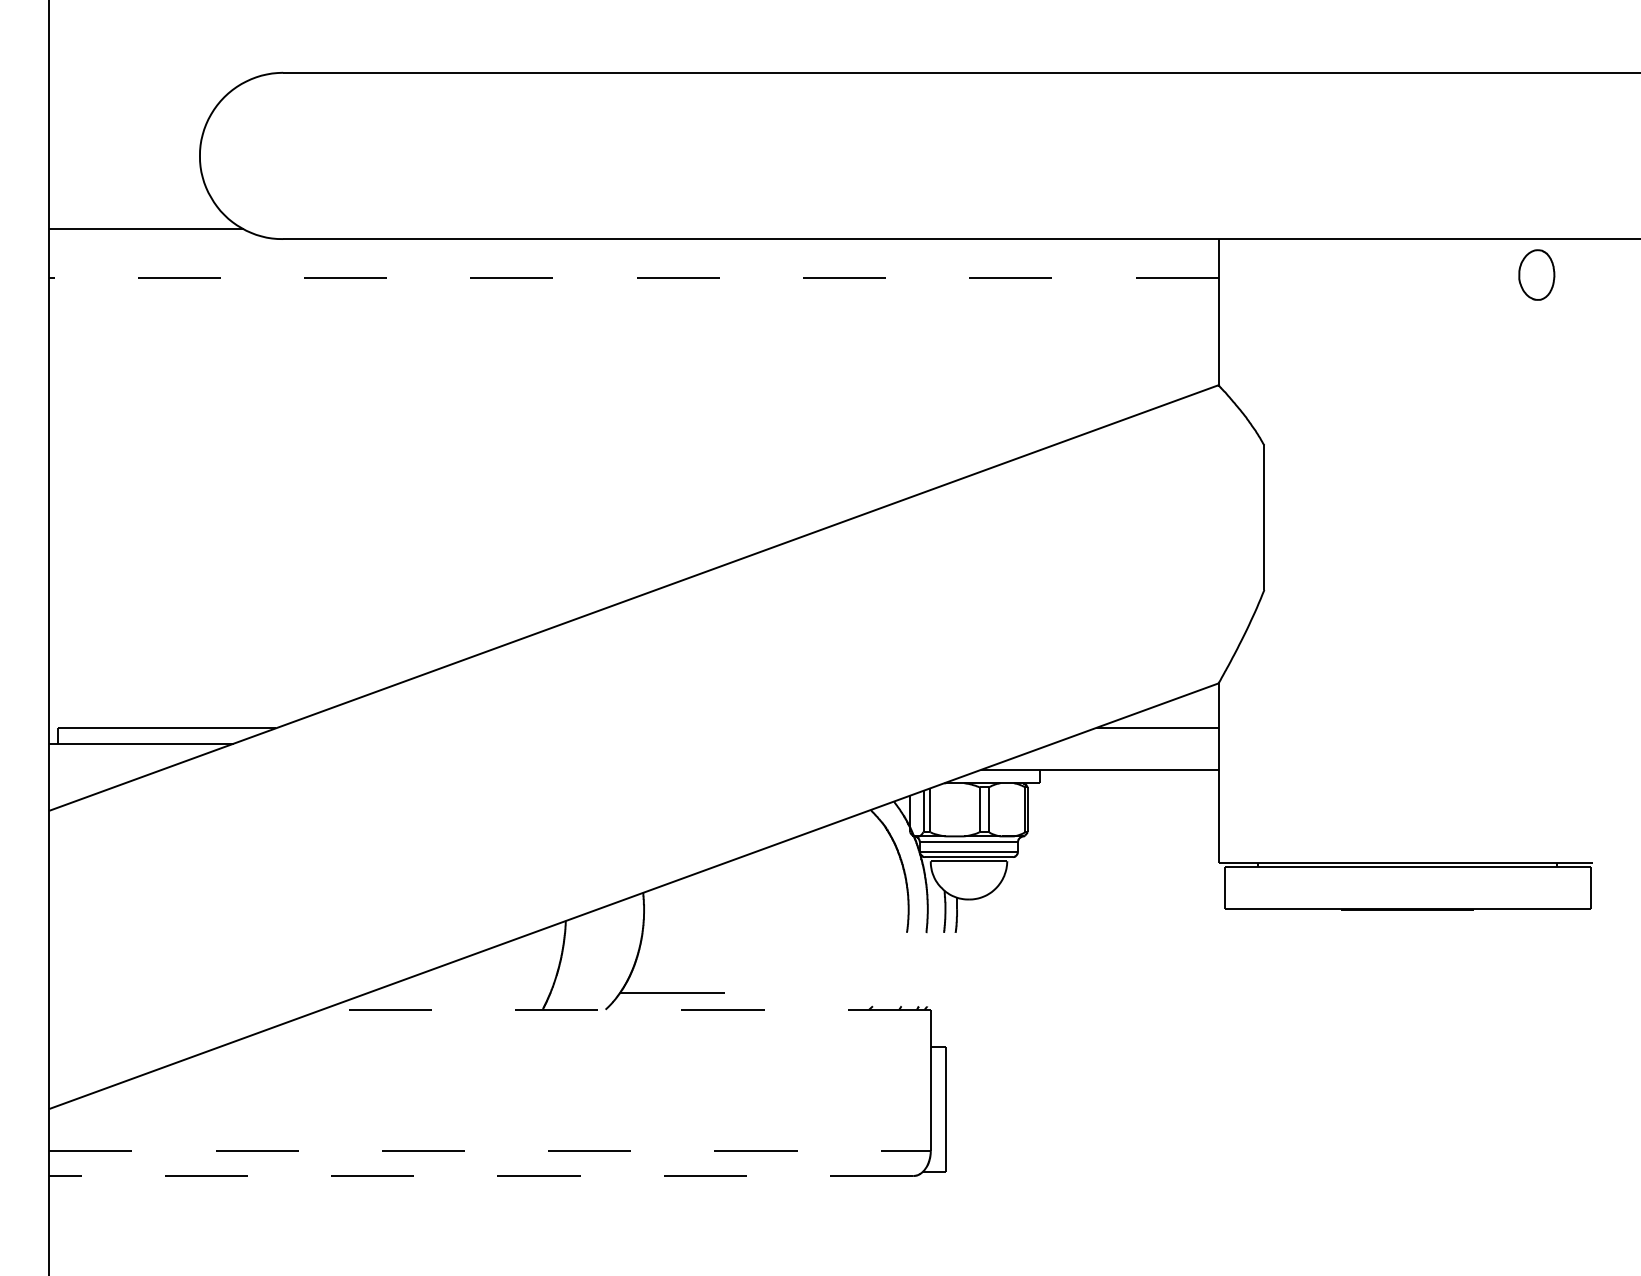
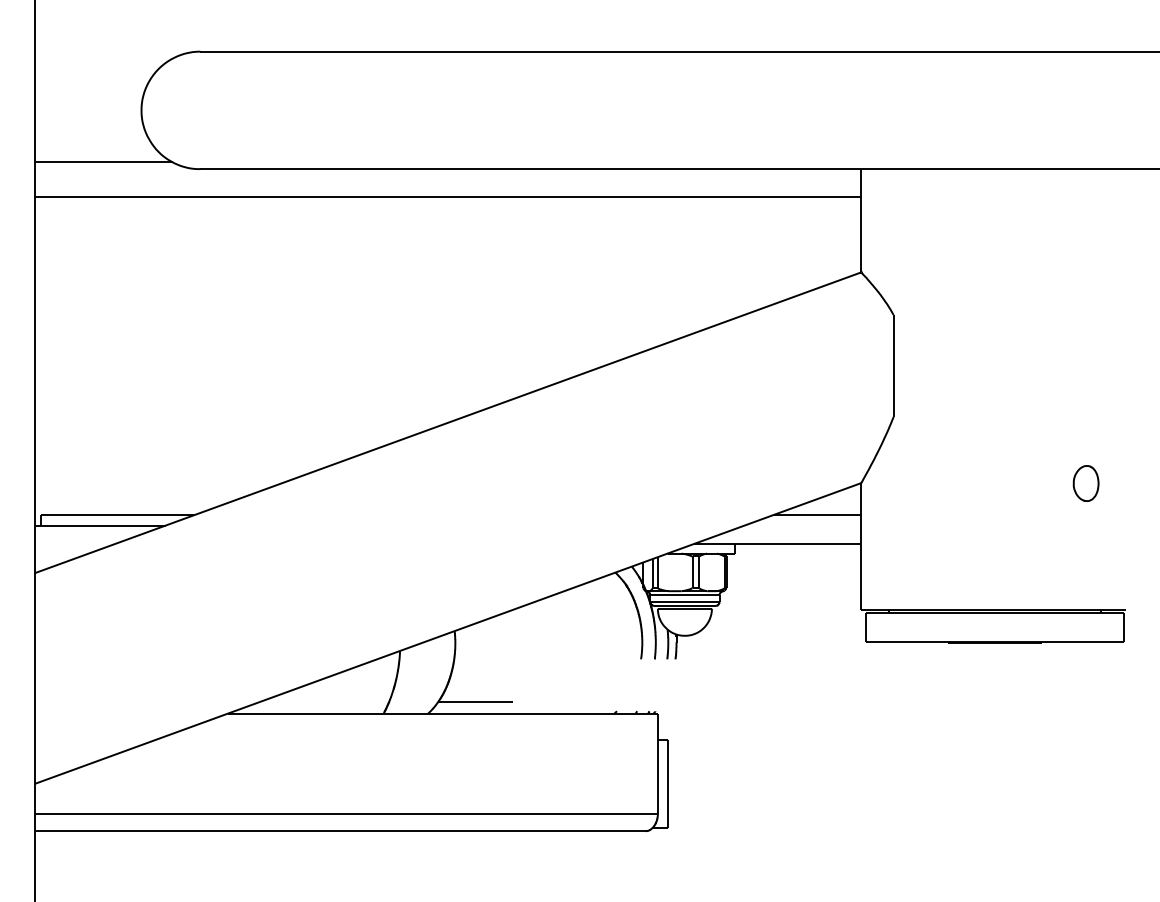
part: (1536, 274) -> (1085, 483), moved
line: (633, 277) -> (447, 196), dashed -> solid
line: (626, 1009) -> (442, 713), dashed -> solid
line: (490, 1151) -> (346, 813), dashed -> solid
line: (481, 1175) -> (340, 830), dashed -> solid

